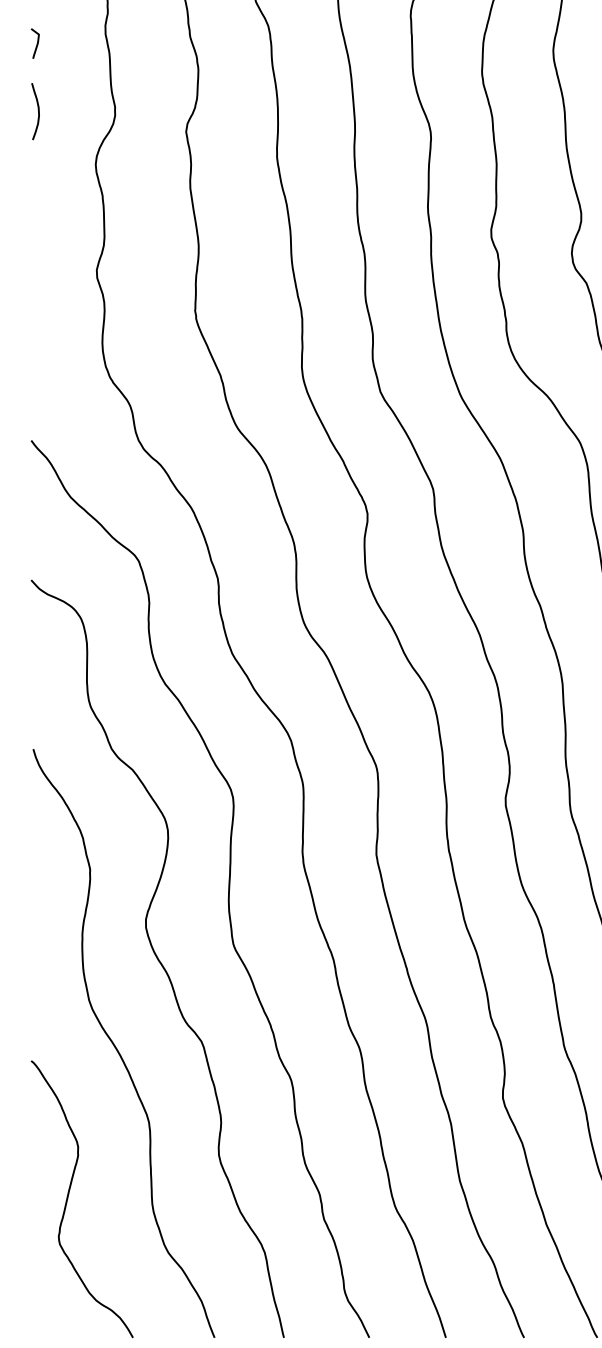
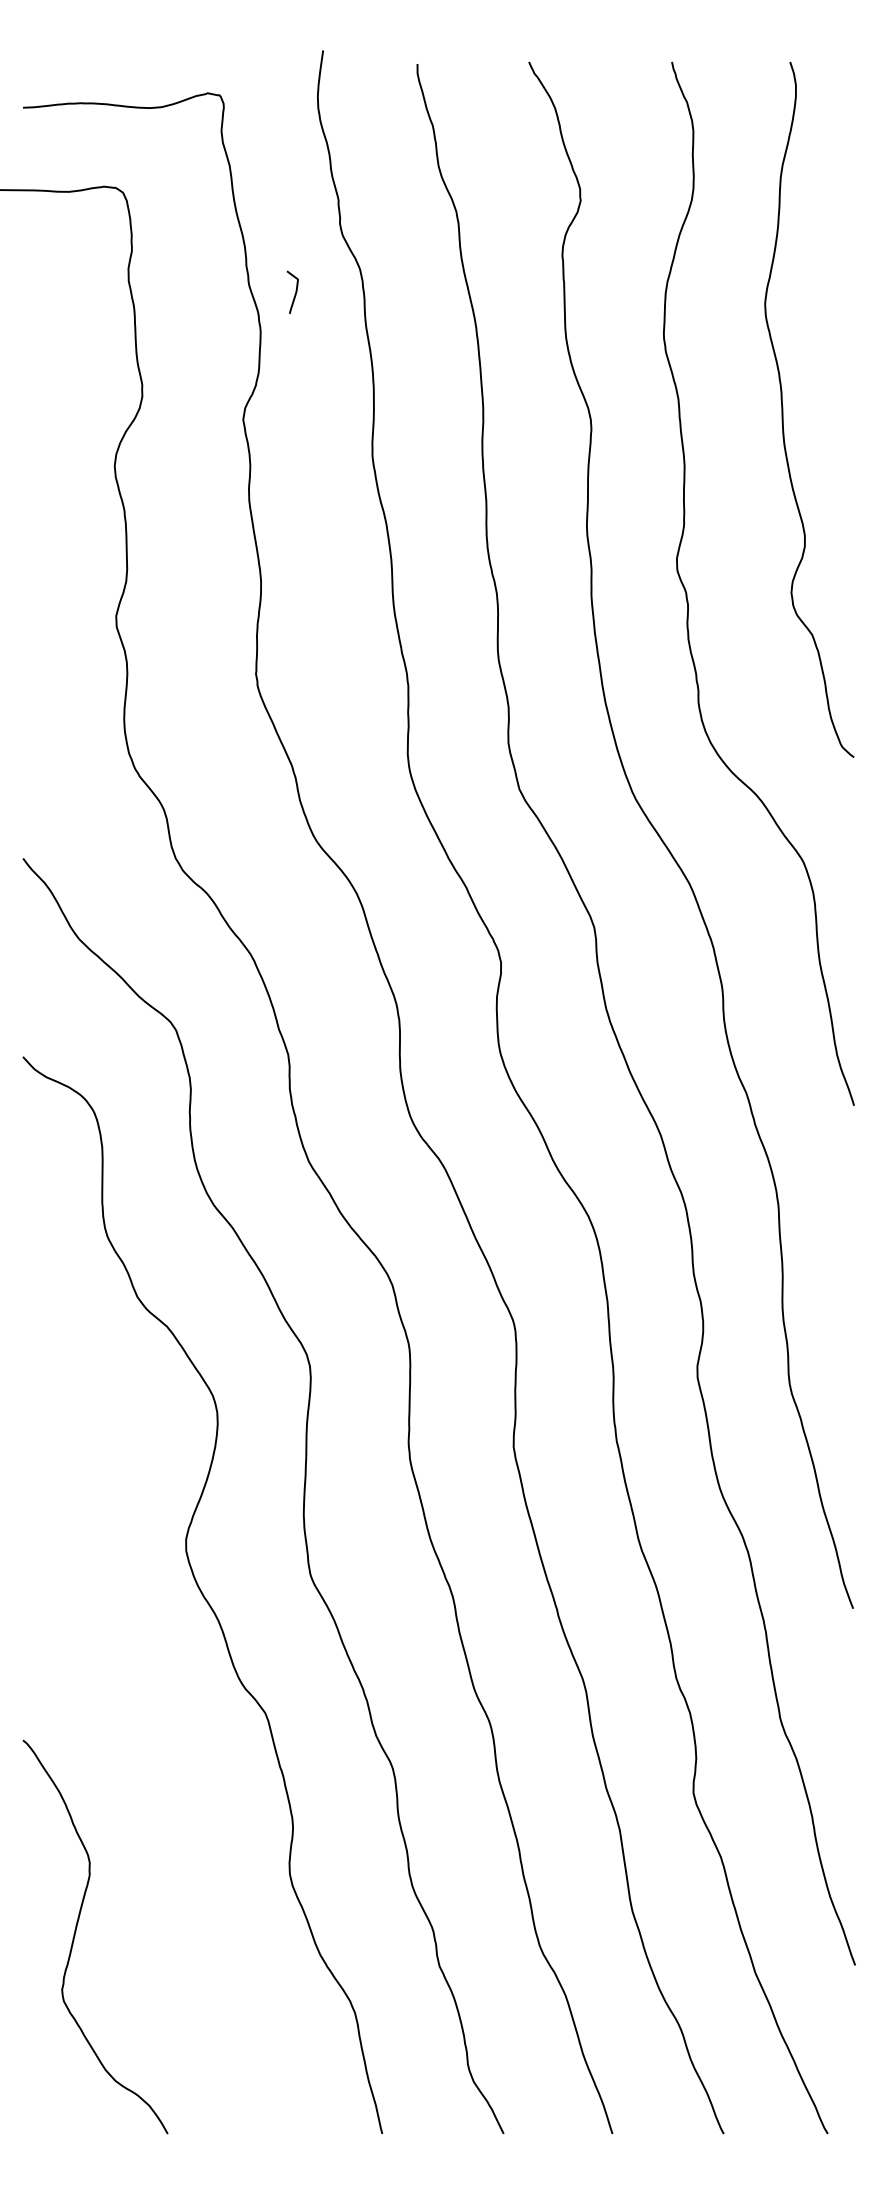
curve: (37, 43) -> (295, 291), moved
curve: (37, 109) -> (32, 388), removed
curve: (116, 1047) -> (144, 1721), removed

